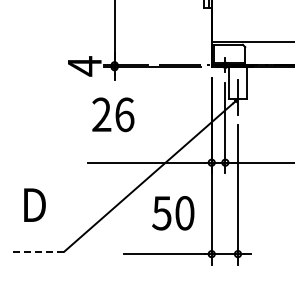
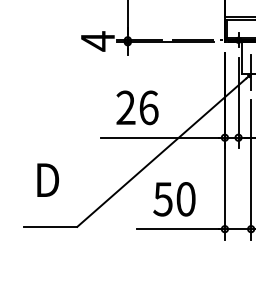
text: (113, 114) -> (137, 107), moved
text: (173, 213) -> (174, 199), moved
line: (37, 251) -> (50, 226), dashed -> solid

